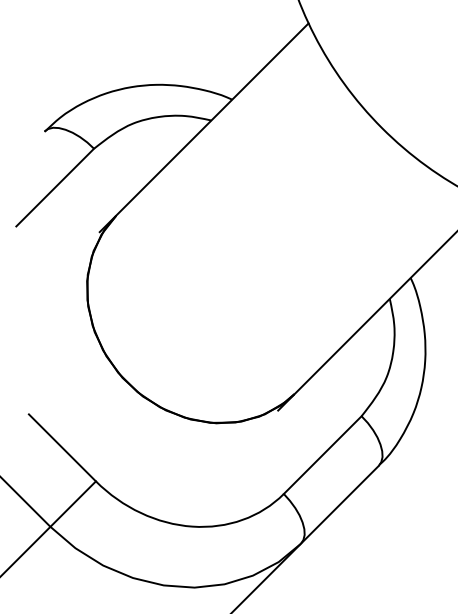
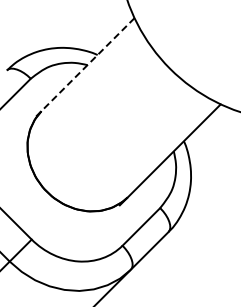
line: (203, 127) -> (83, 68), solid -> dashed

